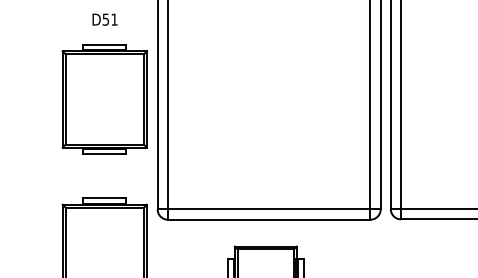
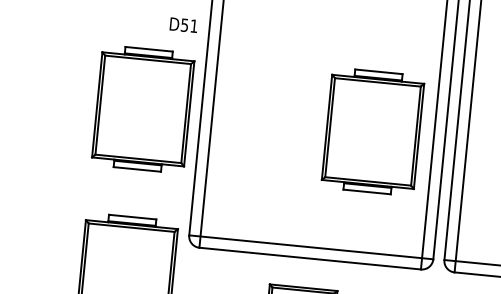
text: (104, 19) -> (183, 24), moved
part: (314, 99) -> (372, 131), added

